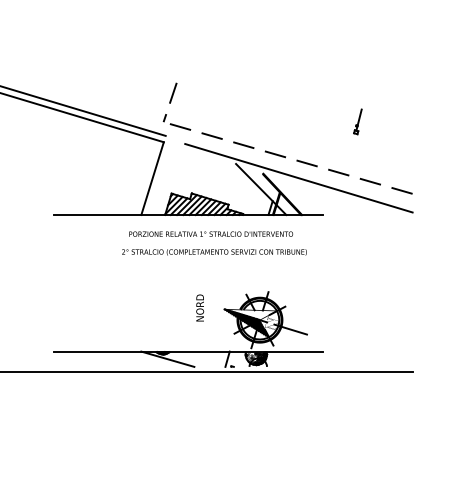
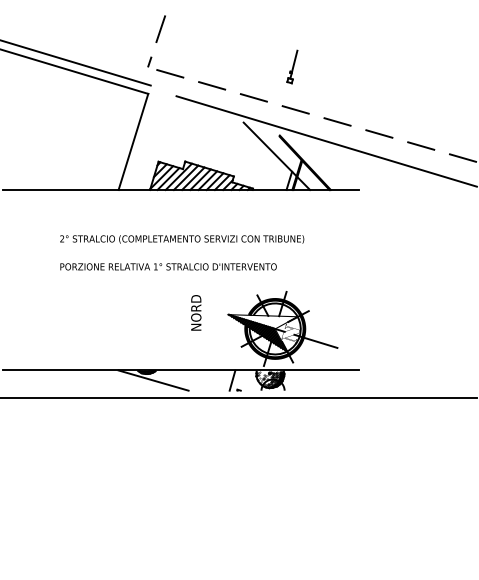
part: (357, 121) -> (291, 66), moved
text: (211, 233) -> (168, 265), moved
text: (214, 252) -> (182, 239), moved

